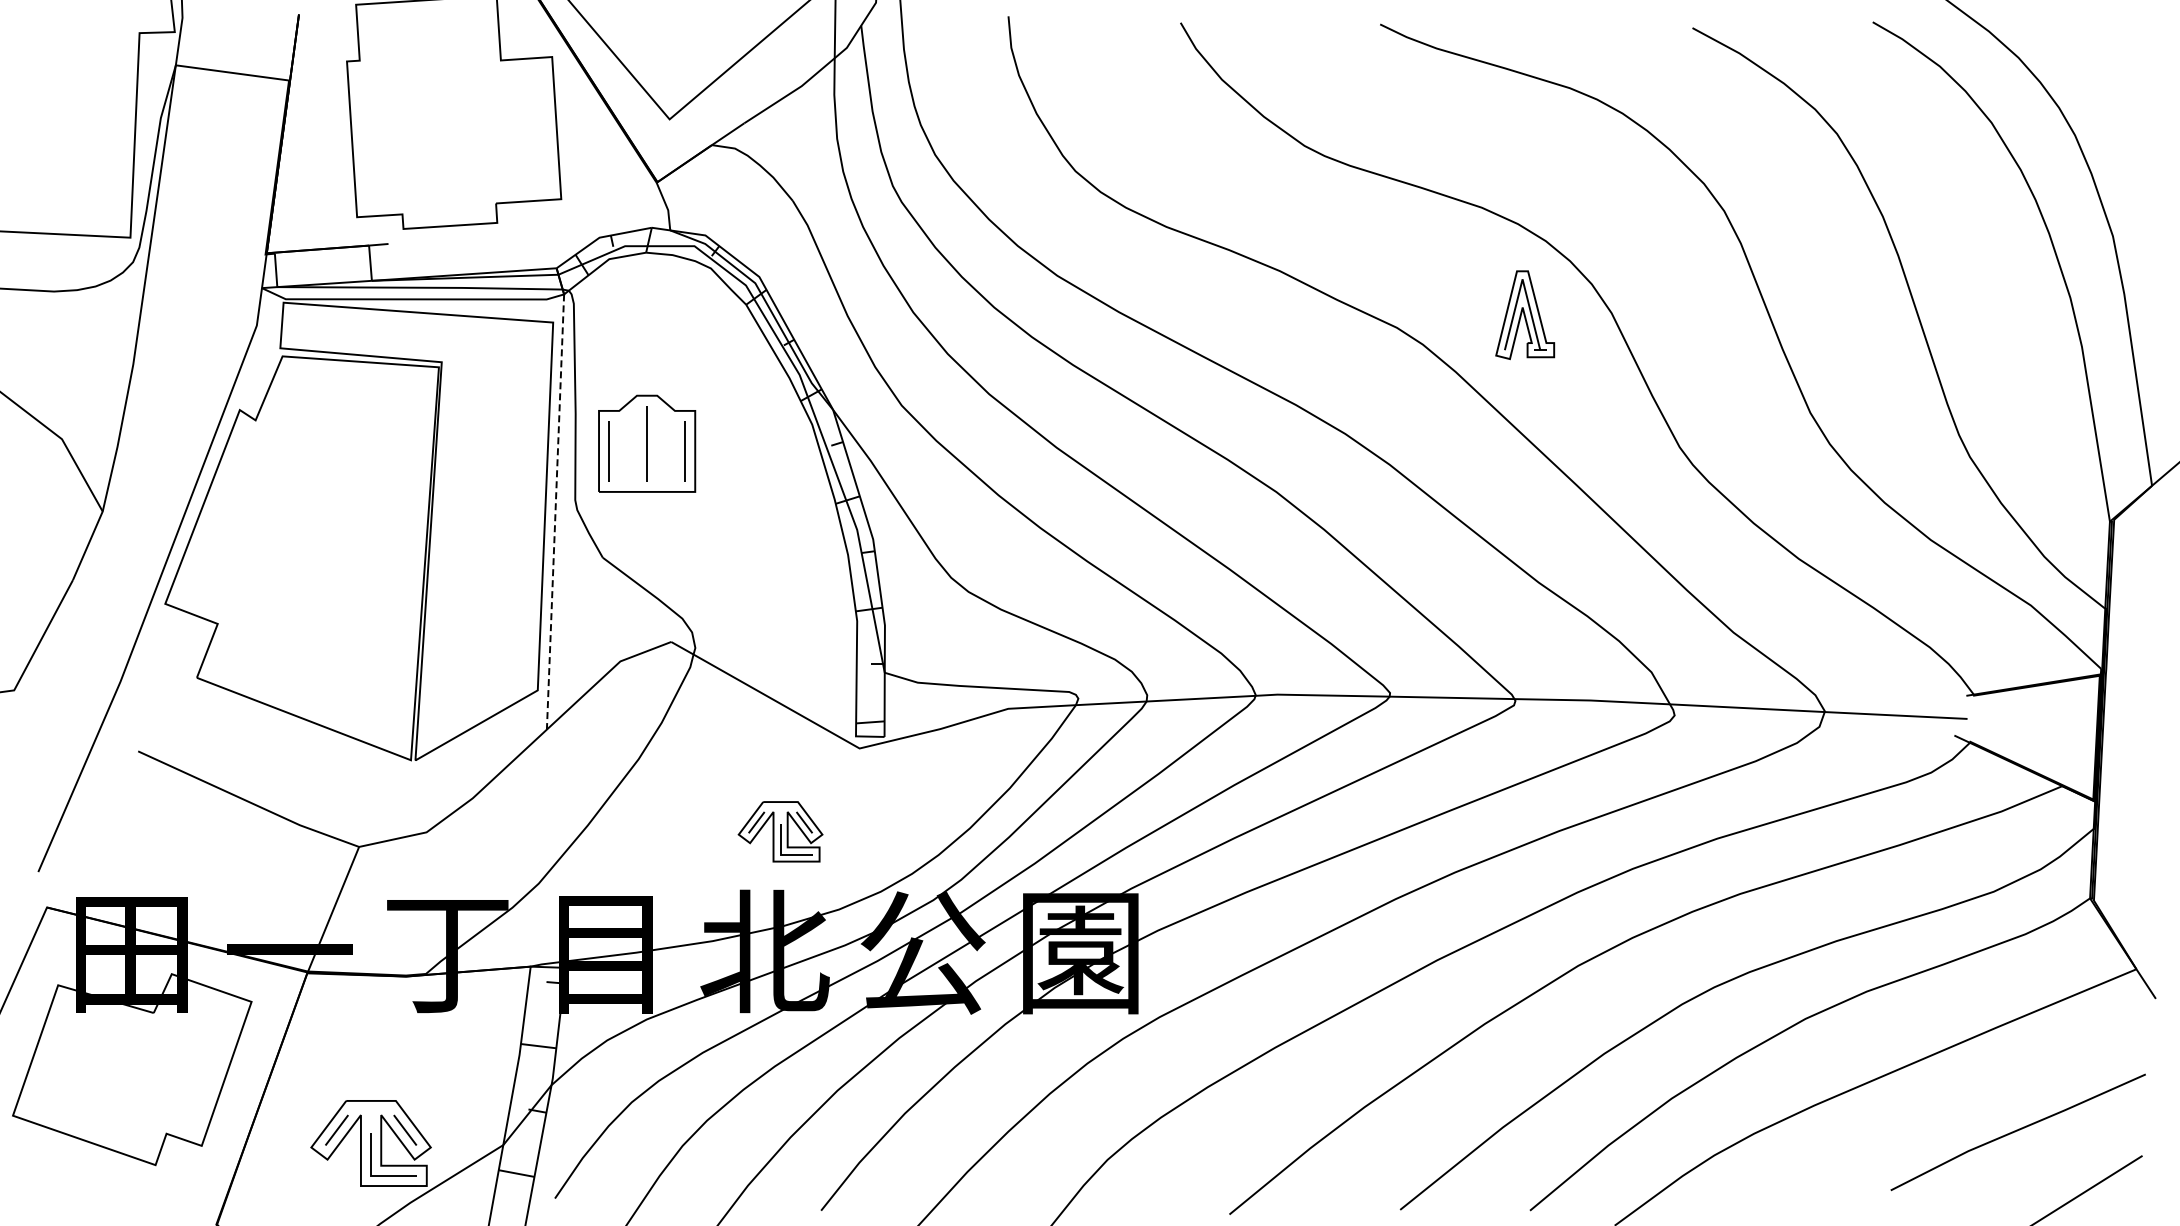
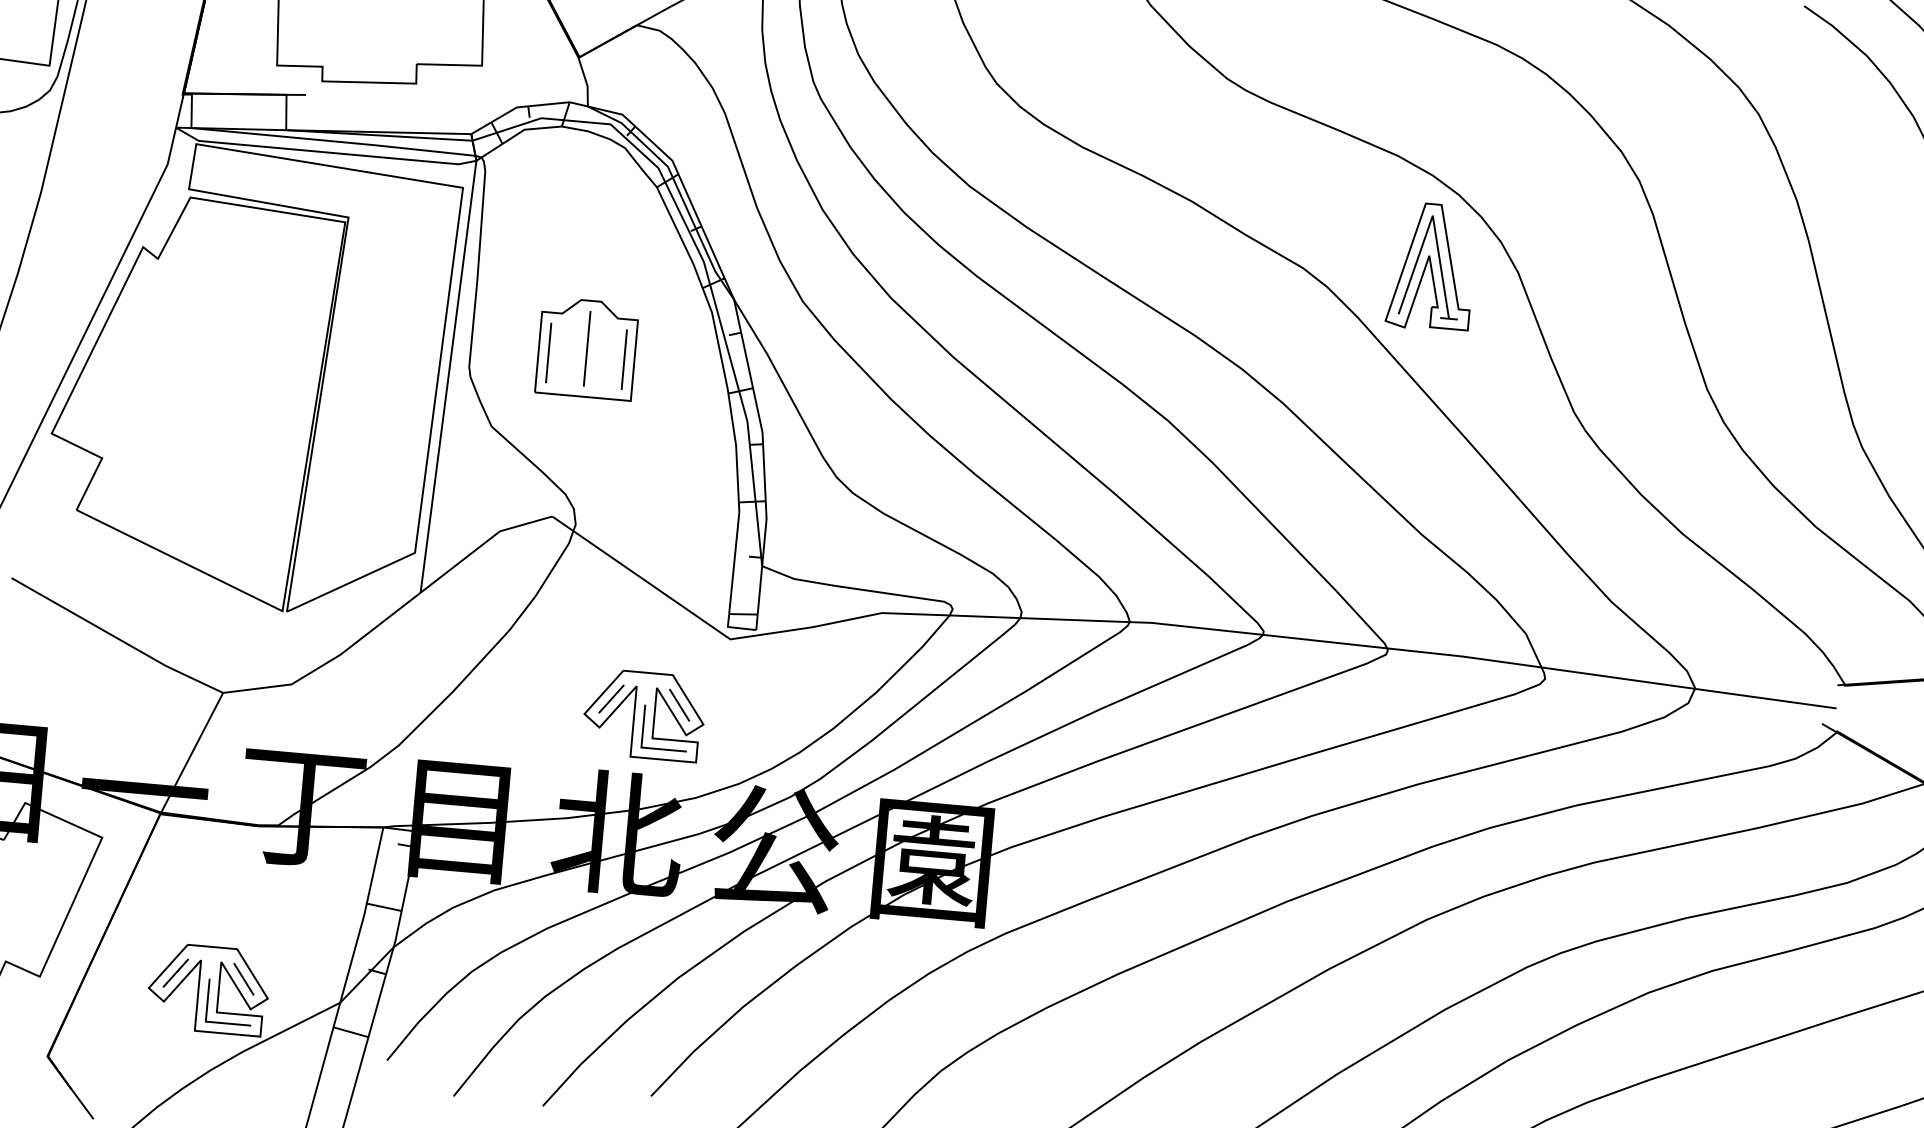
part: (1524, 314) -> (1431, 266), size x1.43
part: (647, 443) -> (587, 348), moved
line: (555, 511) -> (448, 376), dashed -> solid
part: (780, 831) -> (644, 715), size x1.43

